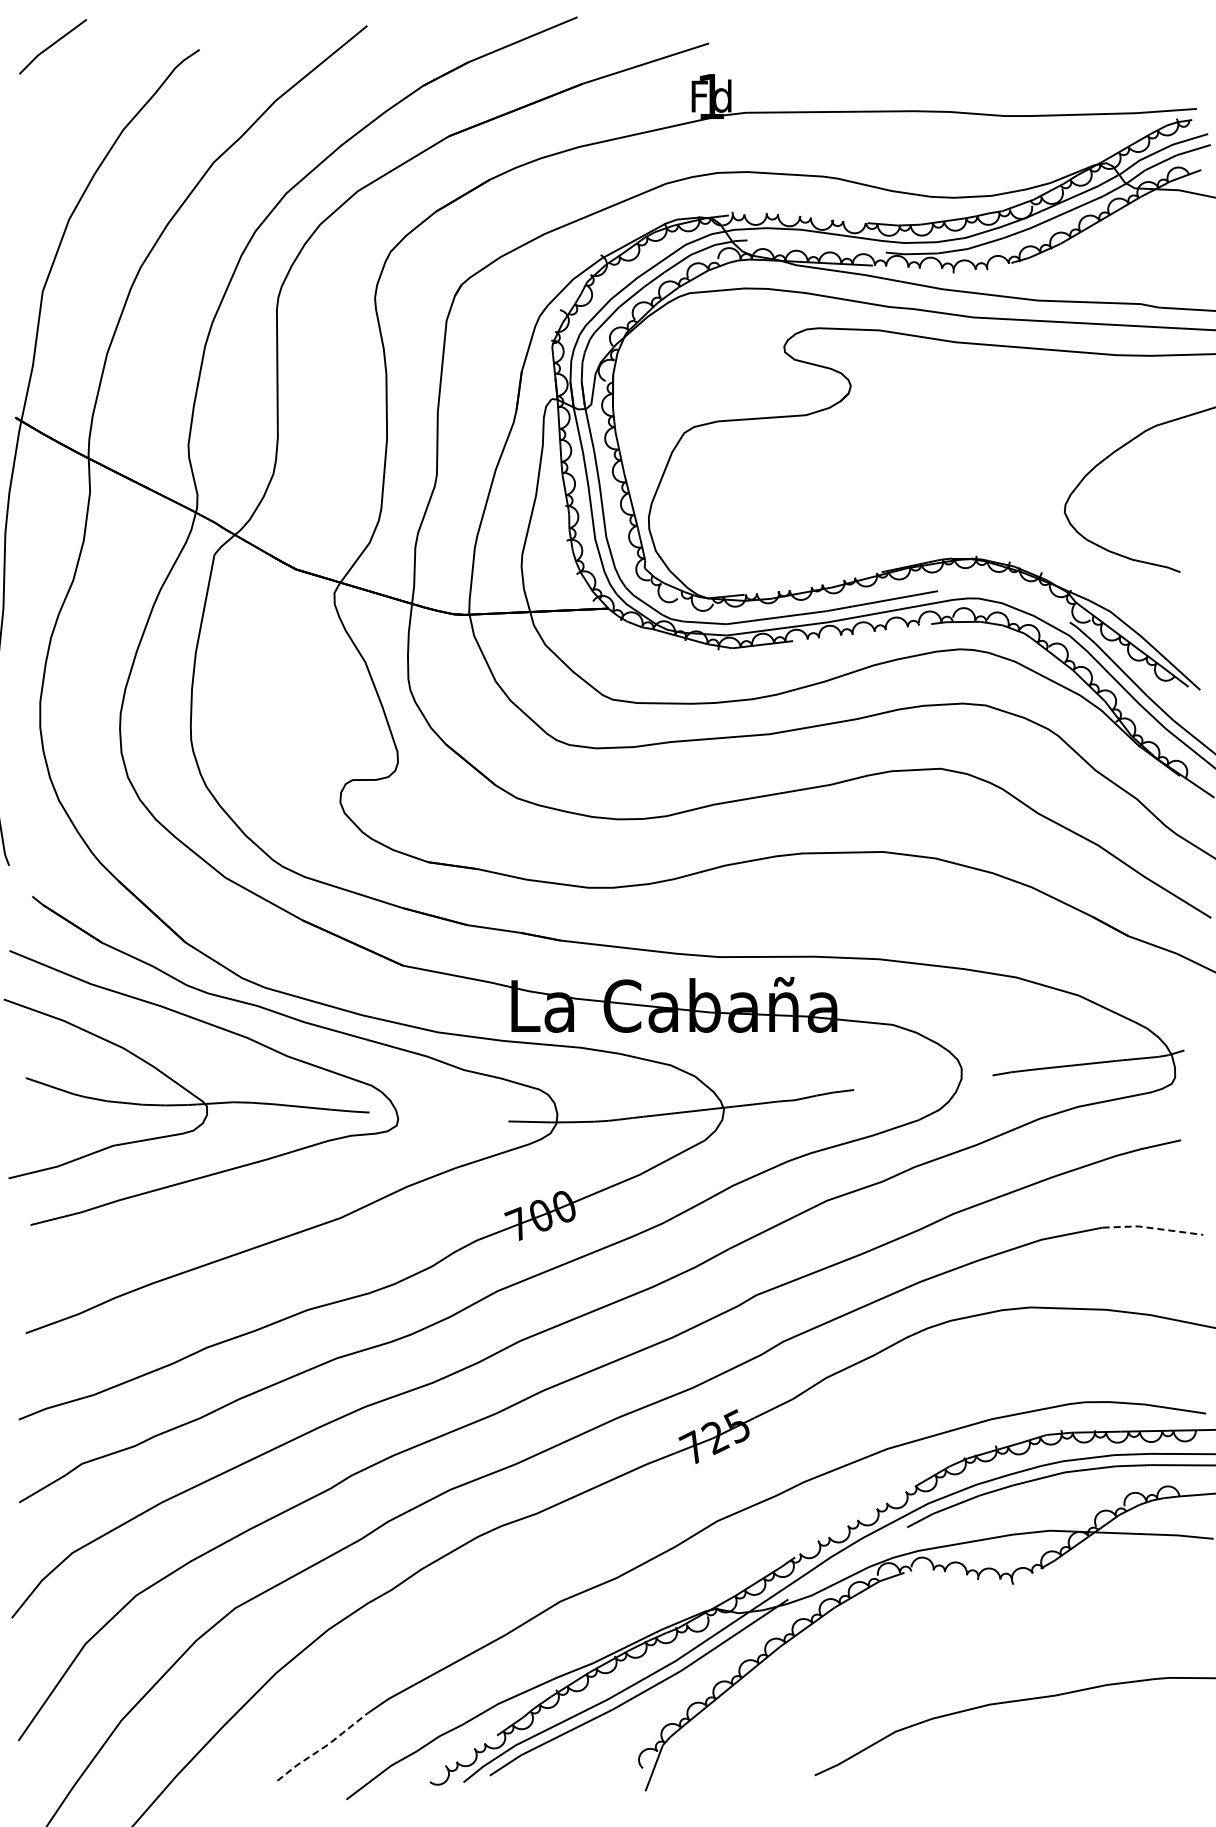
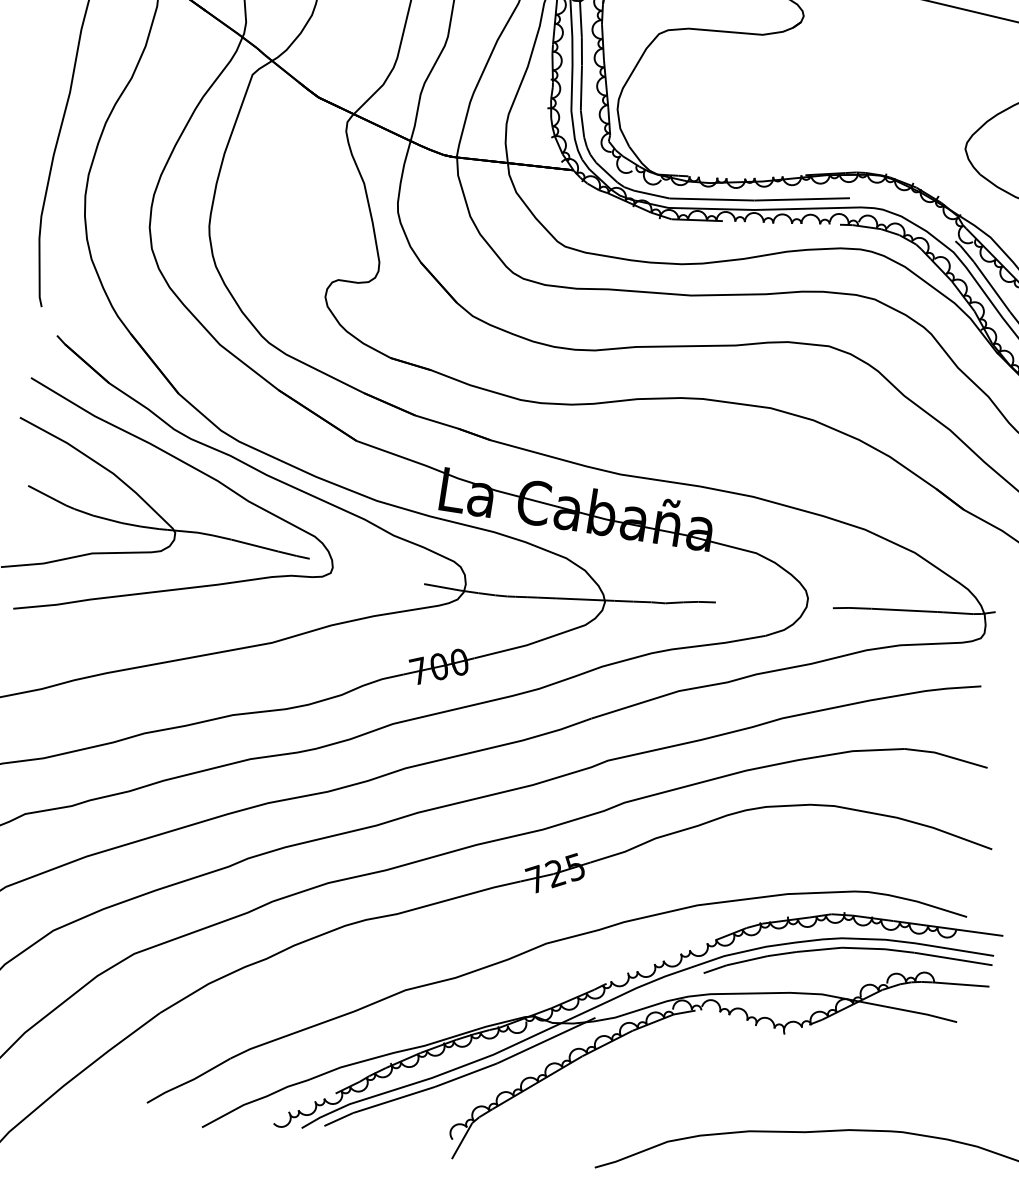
line: (1153, 1228) -> (947, 756), dashed -> solid
line: (322, 1748) -> (188, 1081), dashed -> solid

